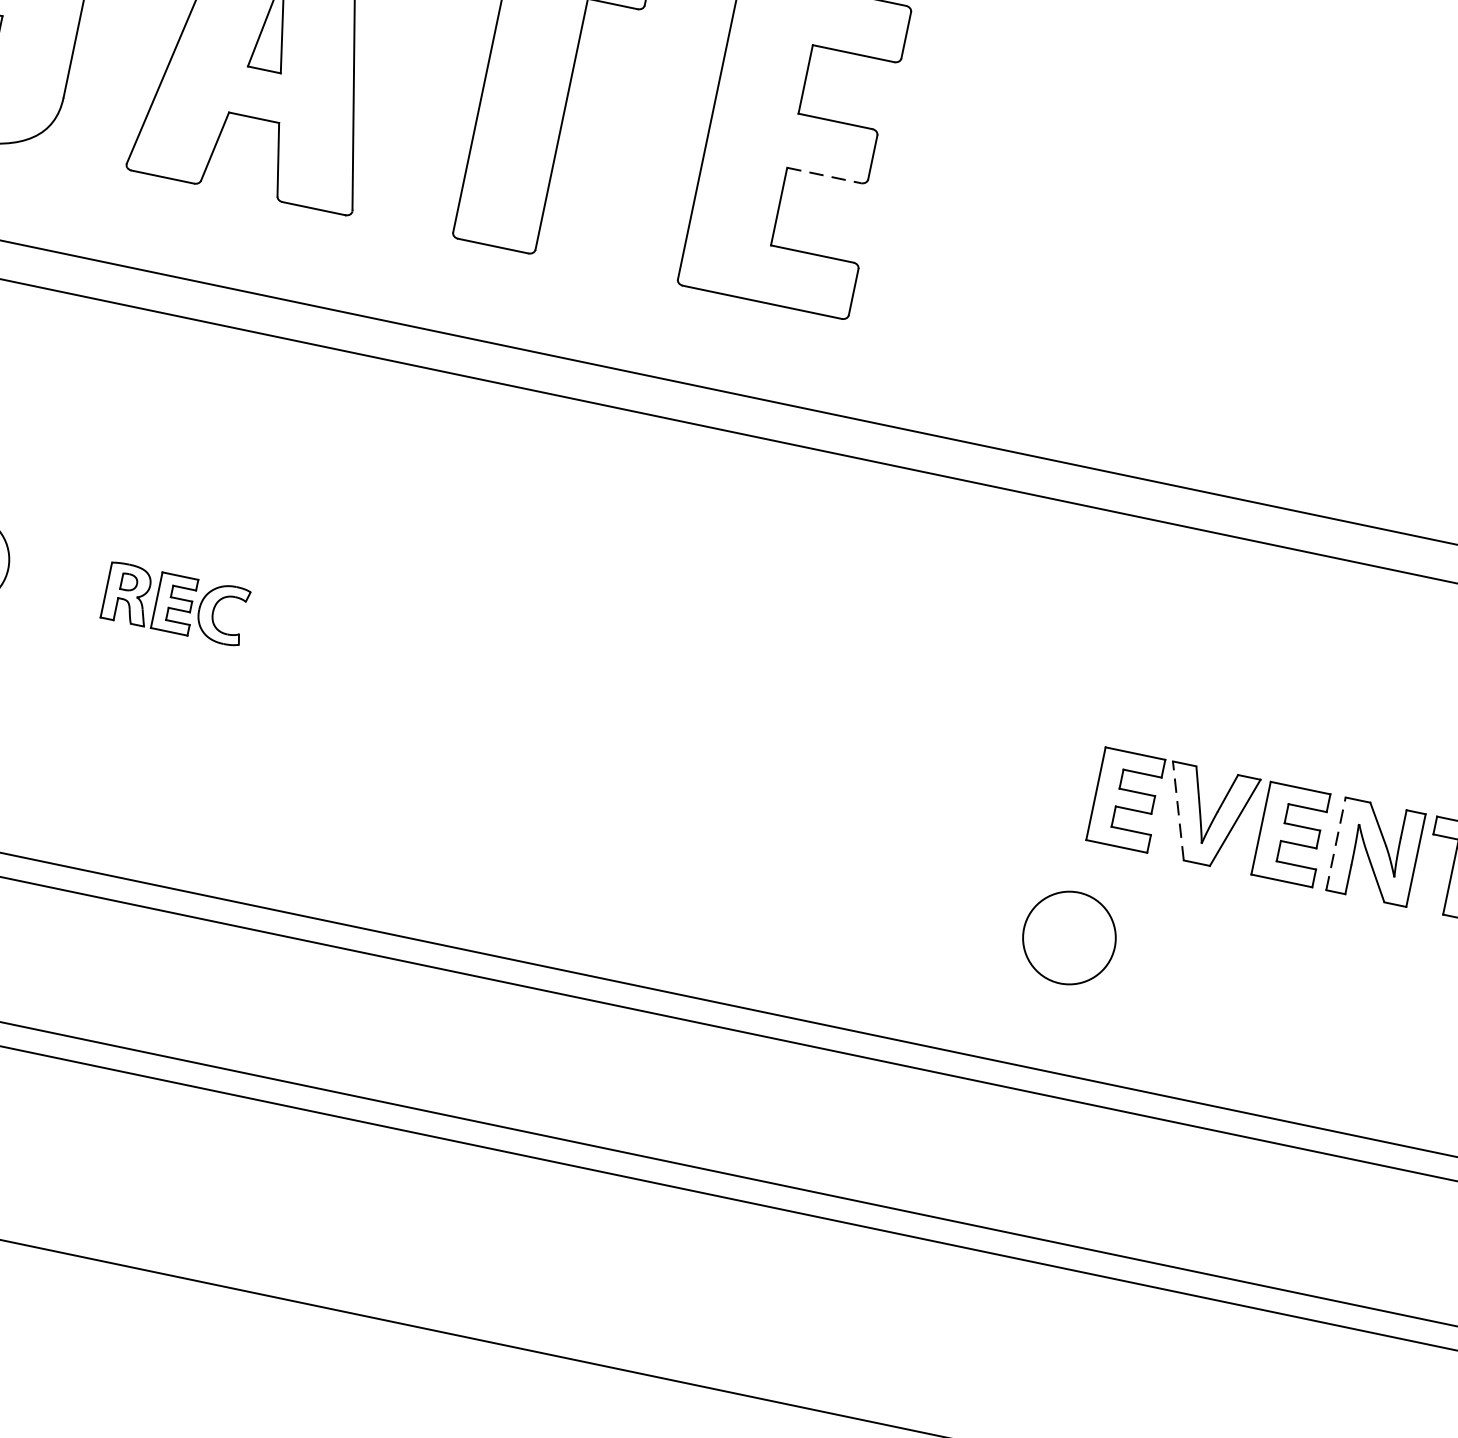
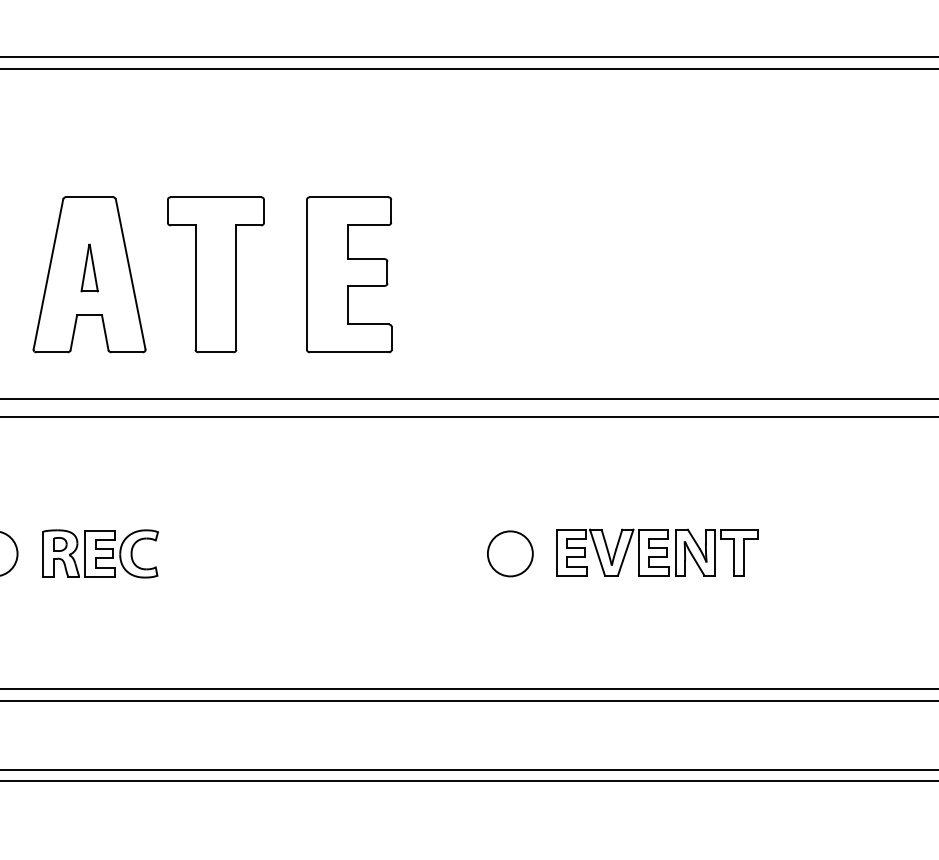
line: (825, 174) -> (366, 285), dashed -> solid
part: (175, 603) -> (100, 553), size x1.67
line: (1178, 810) -> (597, 552), dashed -> solid
line: (1335, 843) -> (675, 552), dashed -> solid
circle: (1069, 937) -> (510, 553), moved

